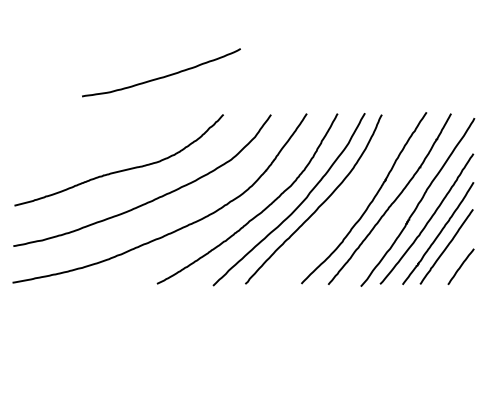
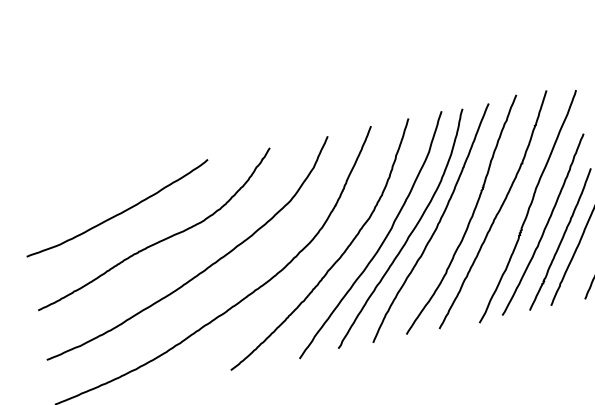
curve: (161, 76) -> (118, 212), moved
curve: (342, 202) -> (436, 225), added

